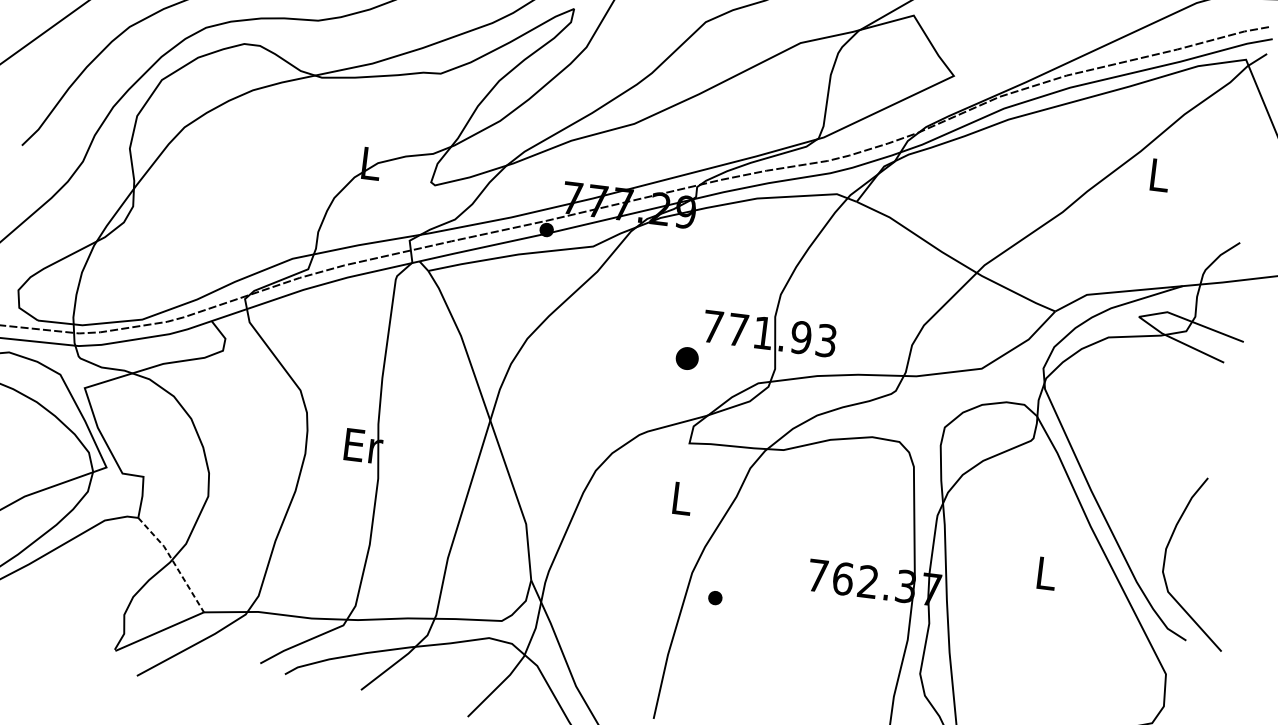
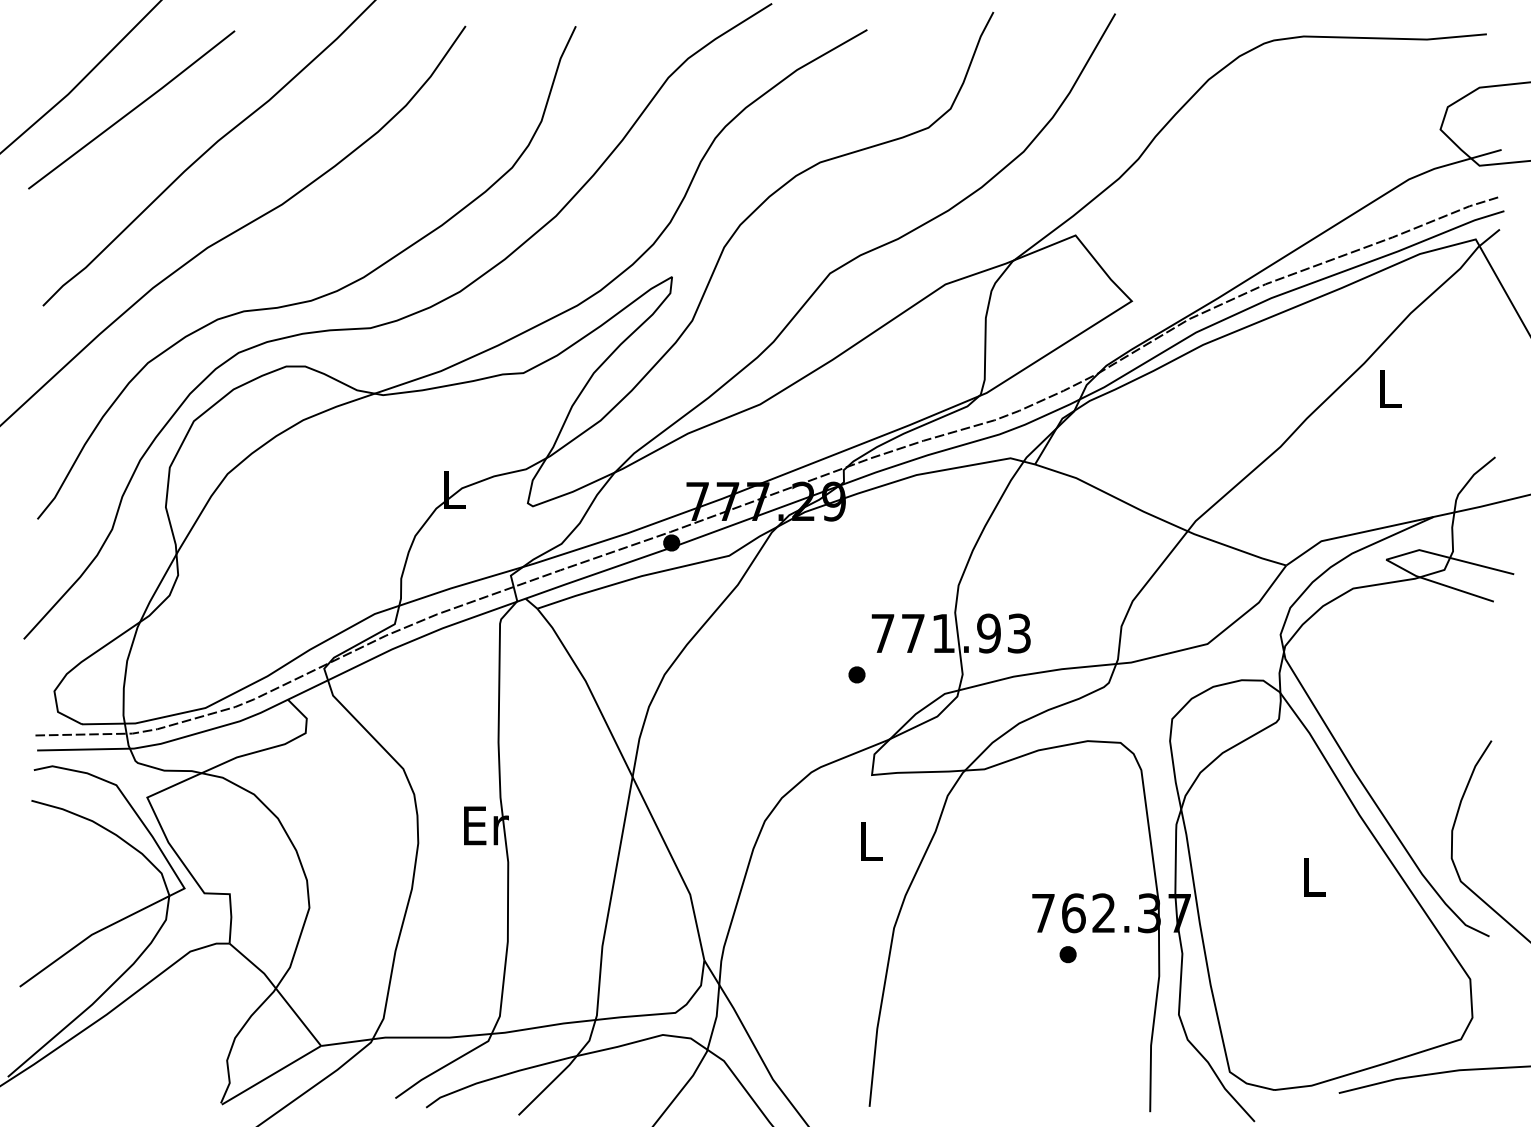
part: (686, 358) -> (856, 674), size x0.62
line: (174, 562) -> (278, 991), dashed -> solid
part: (714, 597) -> (1067, 954), moved

